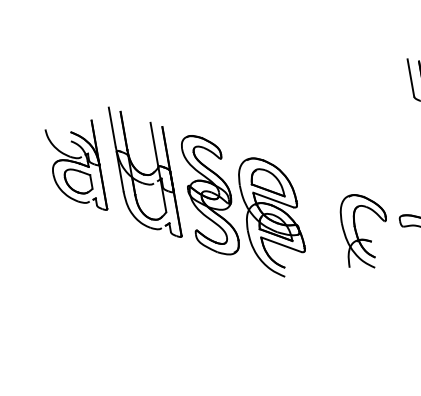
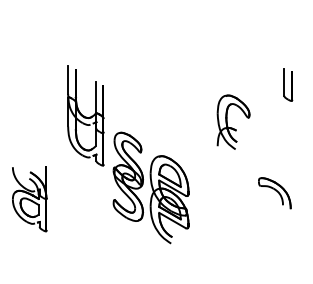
part: (76, 169) -> (29, 199), moved
part: (242, 204) -> (150, 187), moved
part: (365, 229) -> (233, 121), moved

